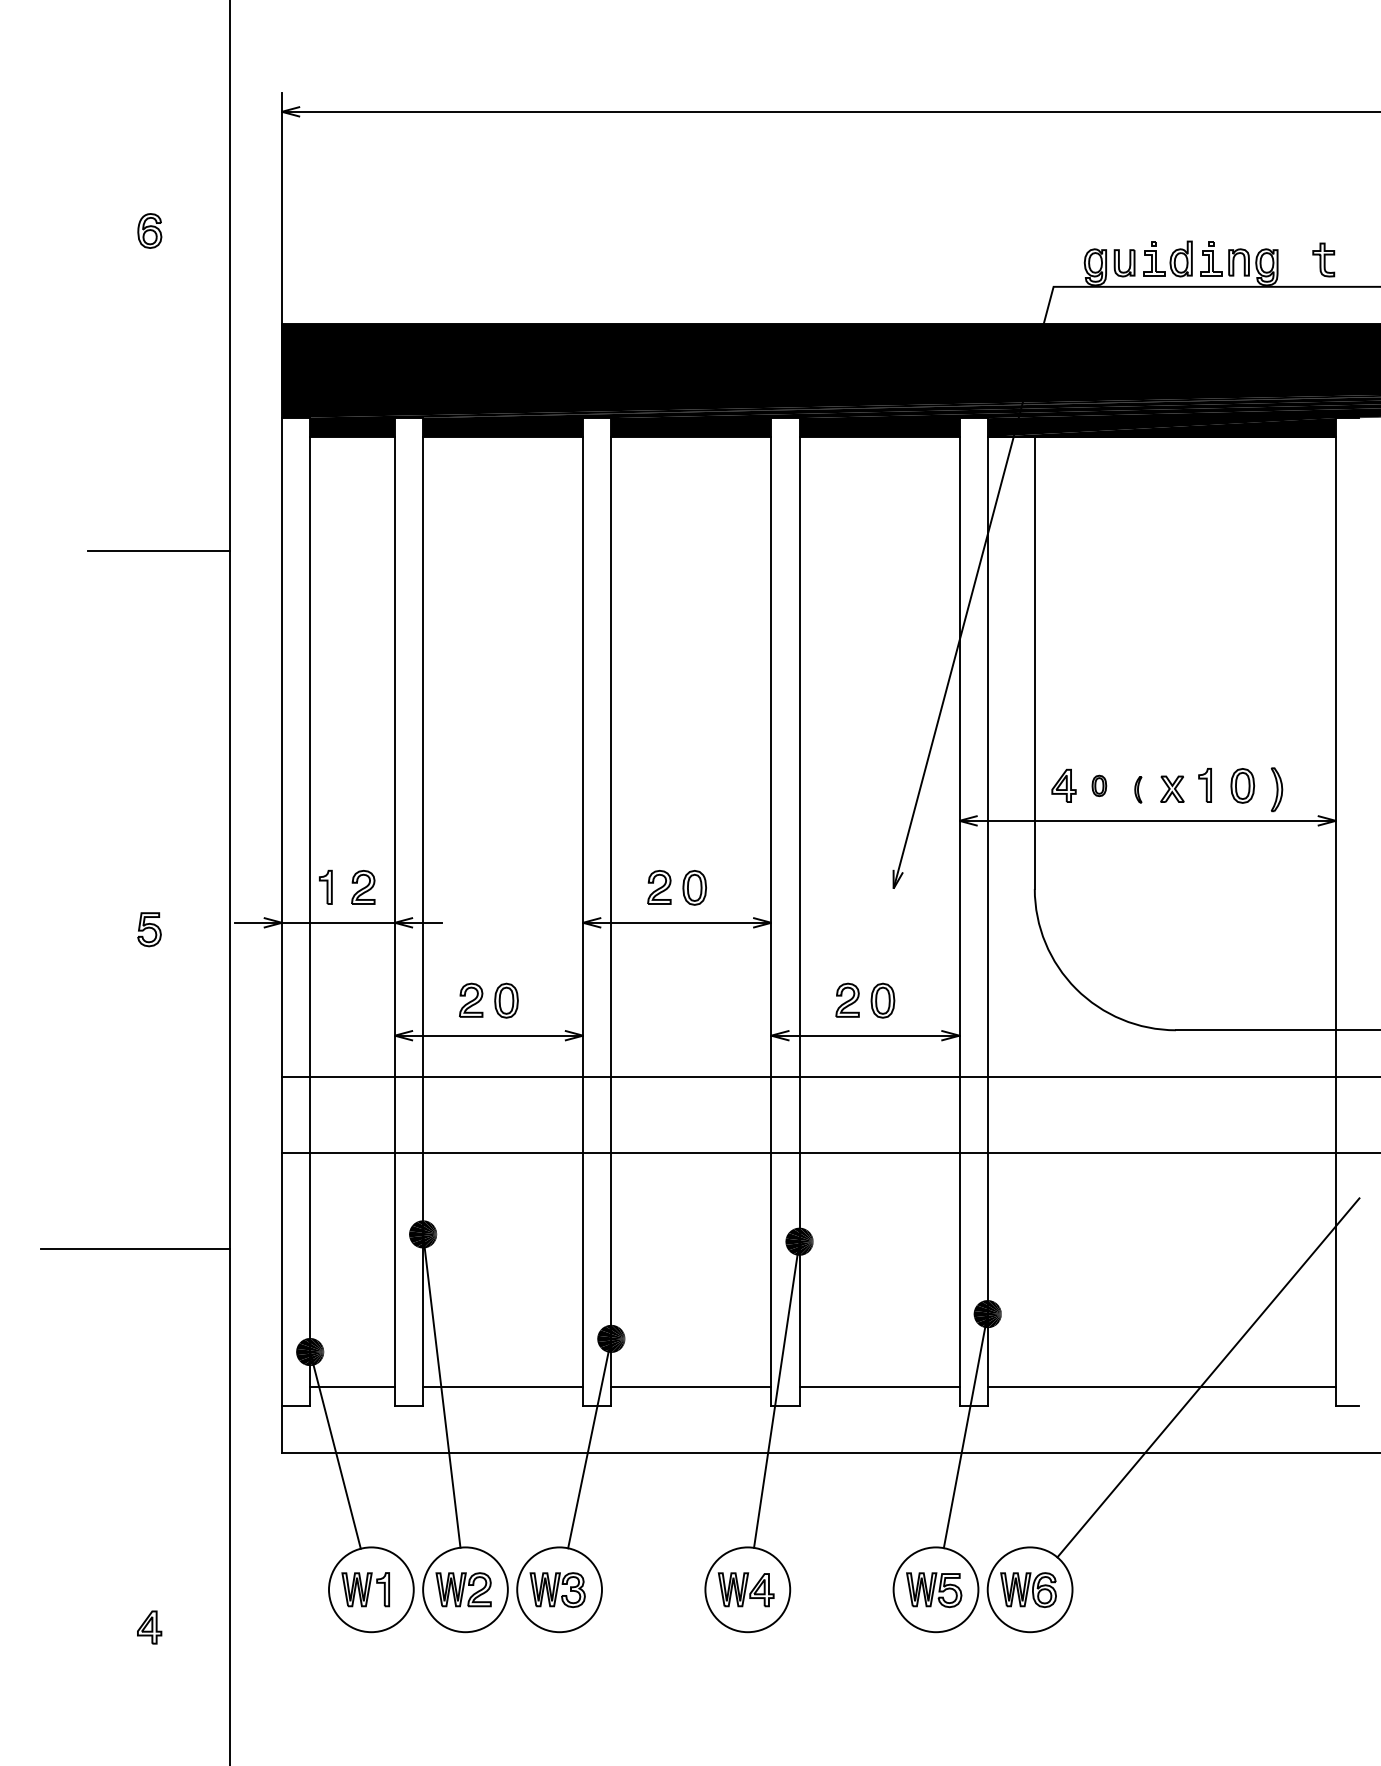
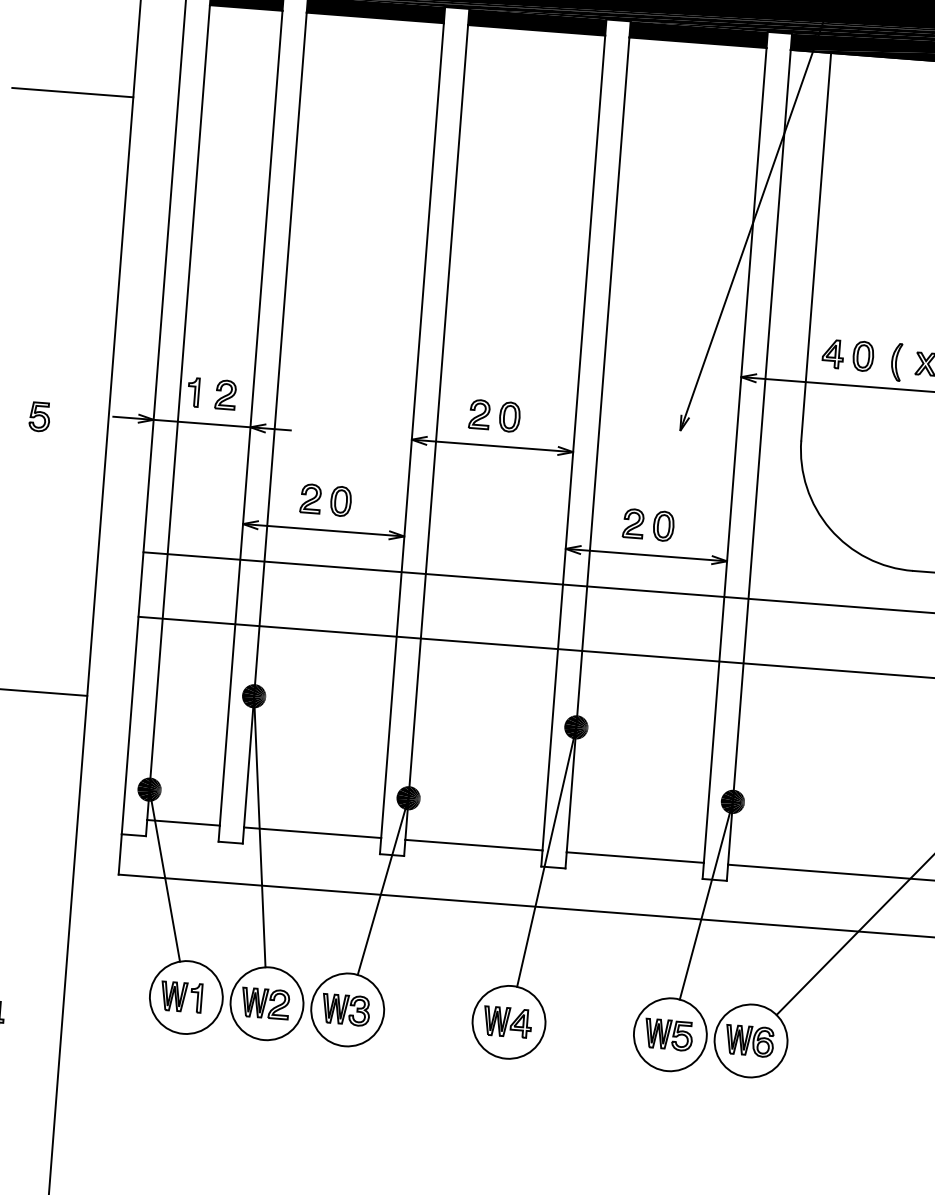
part: (1099, 785) -> (863, 356), size x1.67
part: (1138, 789) -> (896, 362), size x1.67

